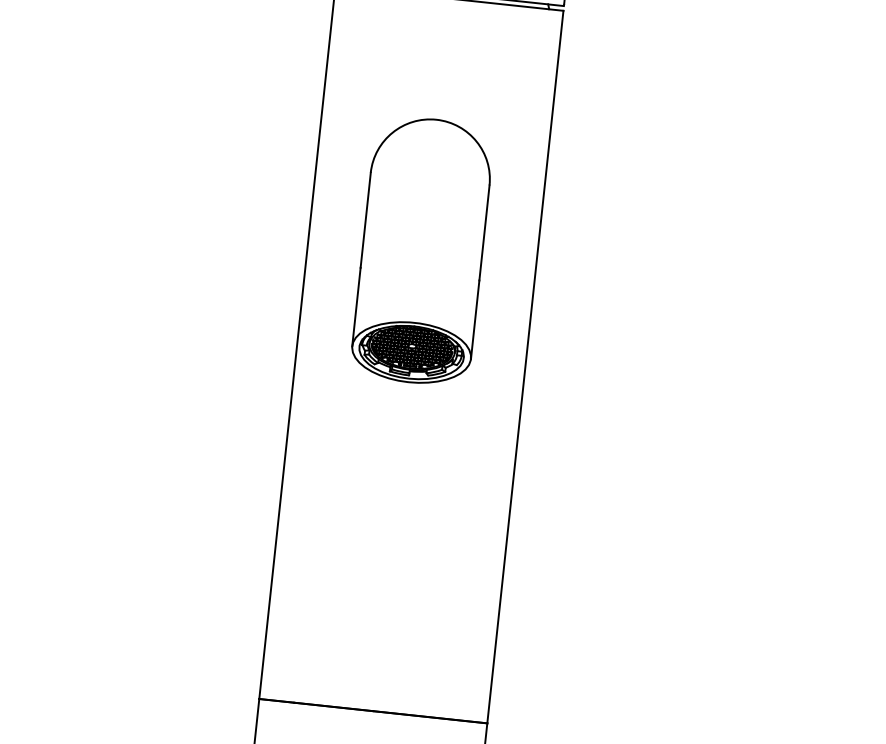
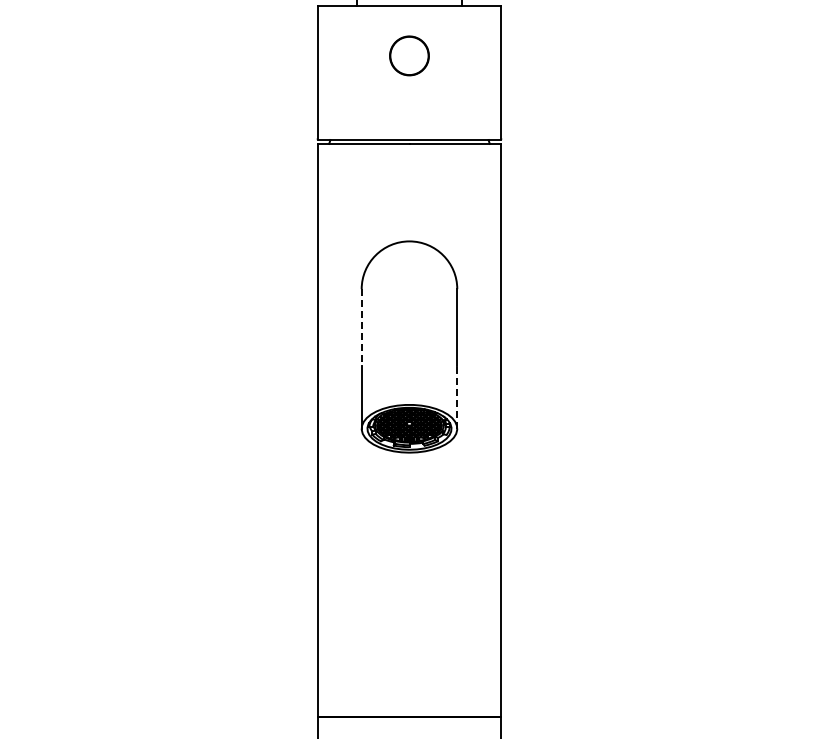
line: (365, 220) -> (361, 327), solid -> dashed
line: (475, 320) -> (457, 397), solid -> dashed

